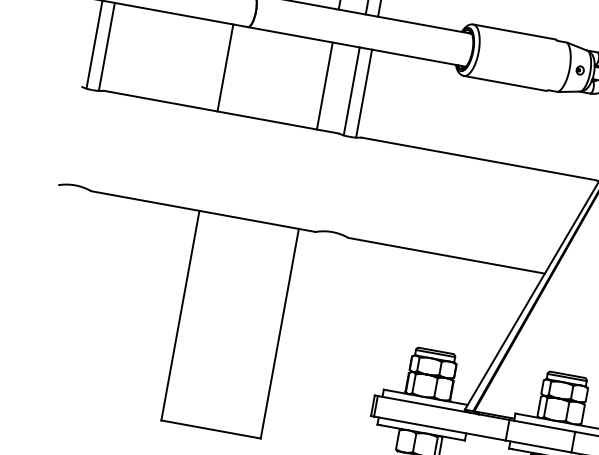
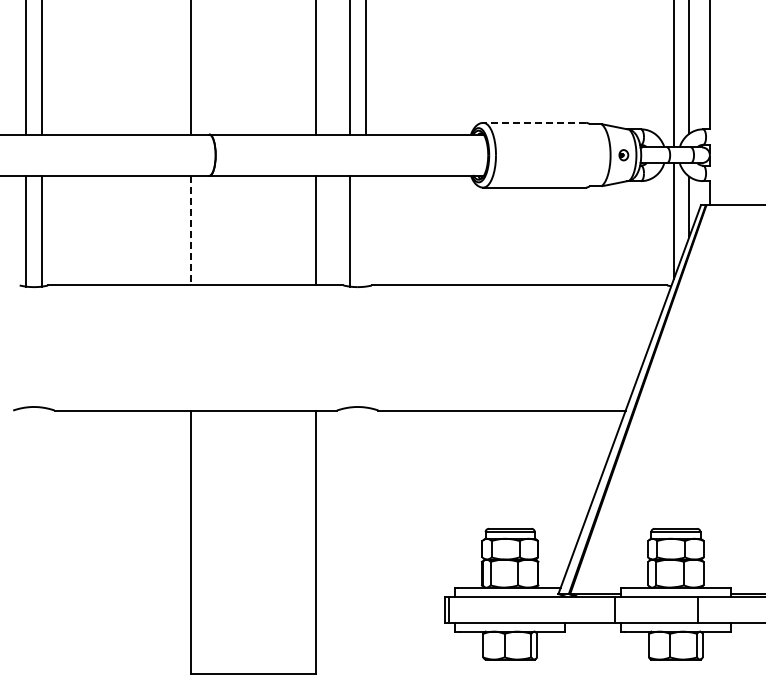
line: (514, 31) -> (534, 122), solid -> dashed
line: (225, 67) -> (190, 230), solid -> dashed
line: (364, 93) -> (365, 230), removed

